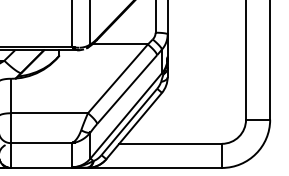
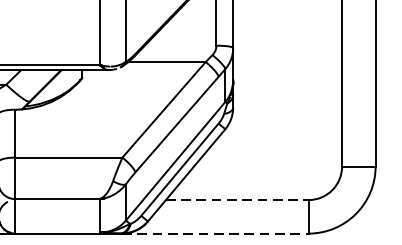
line: (171, 143) -> (238, 199), solid -> dashed
line: (155, 167) -> (216, 232), solid -> dashed

